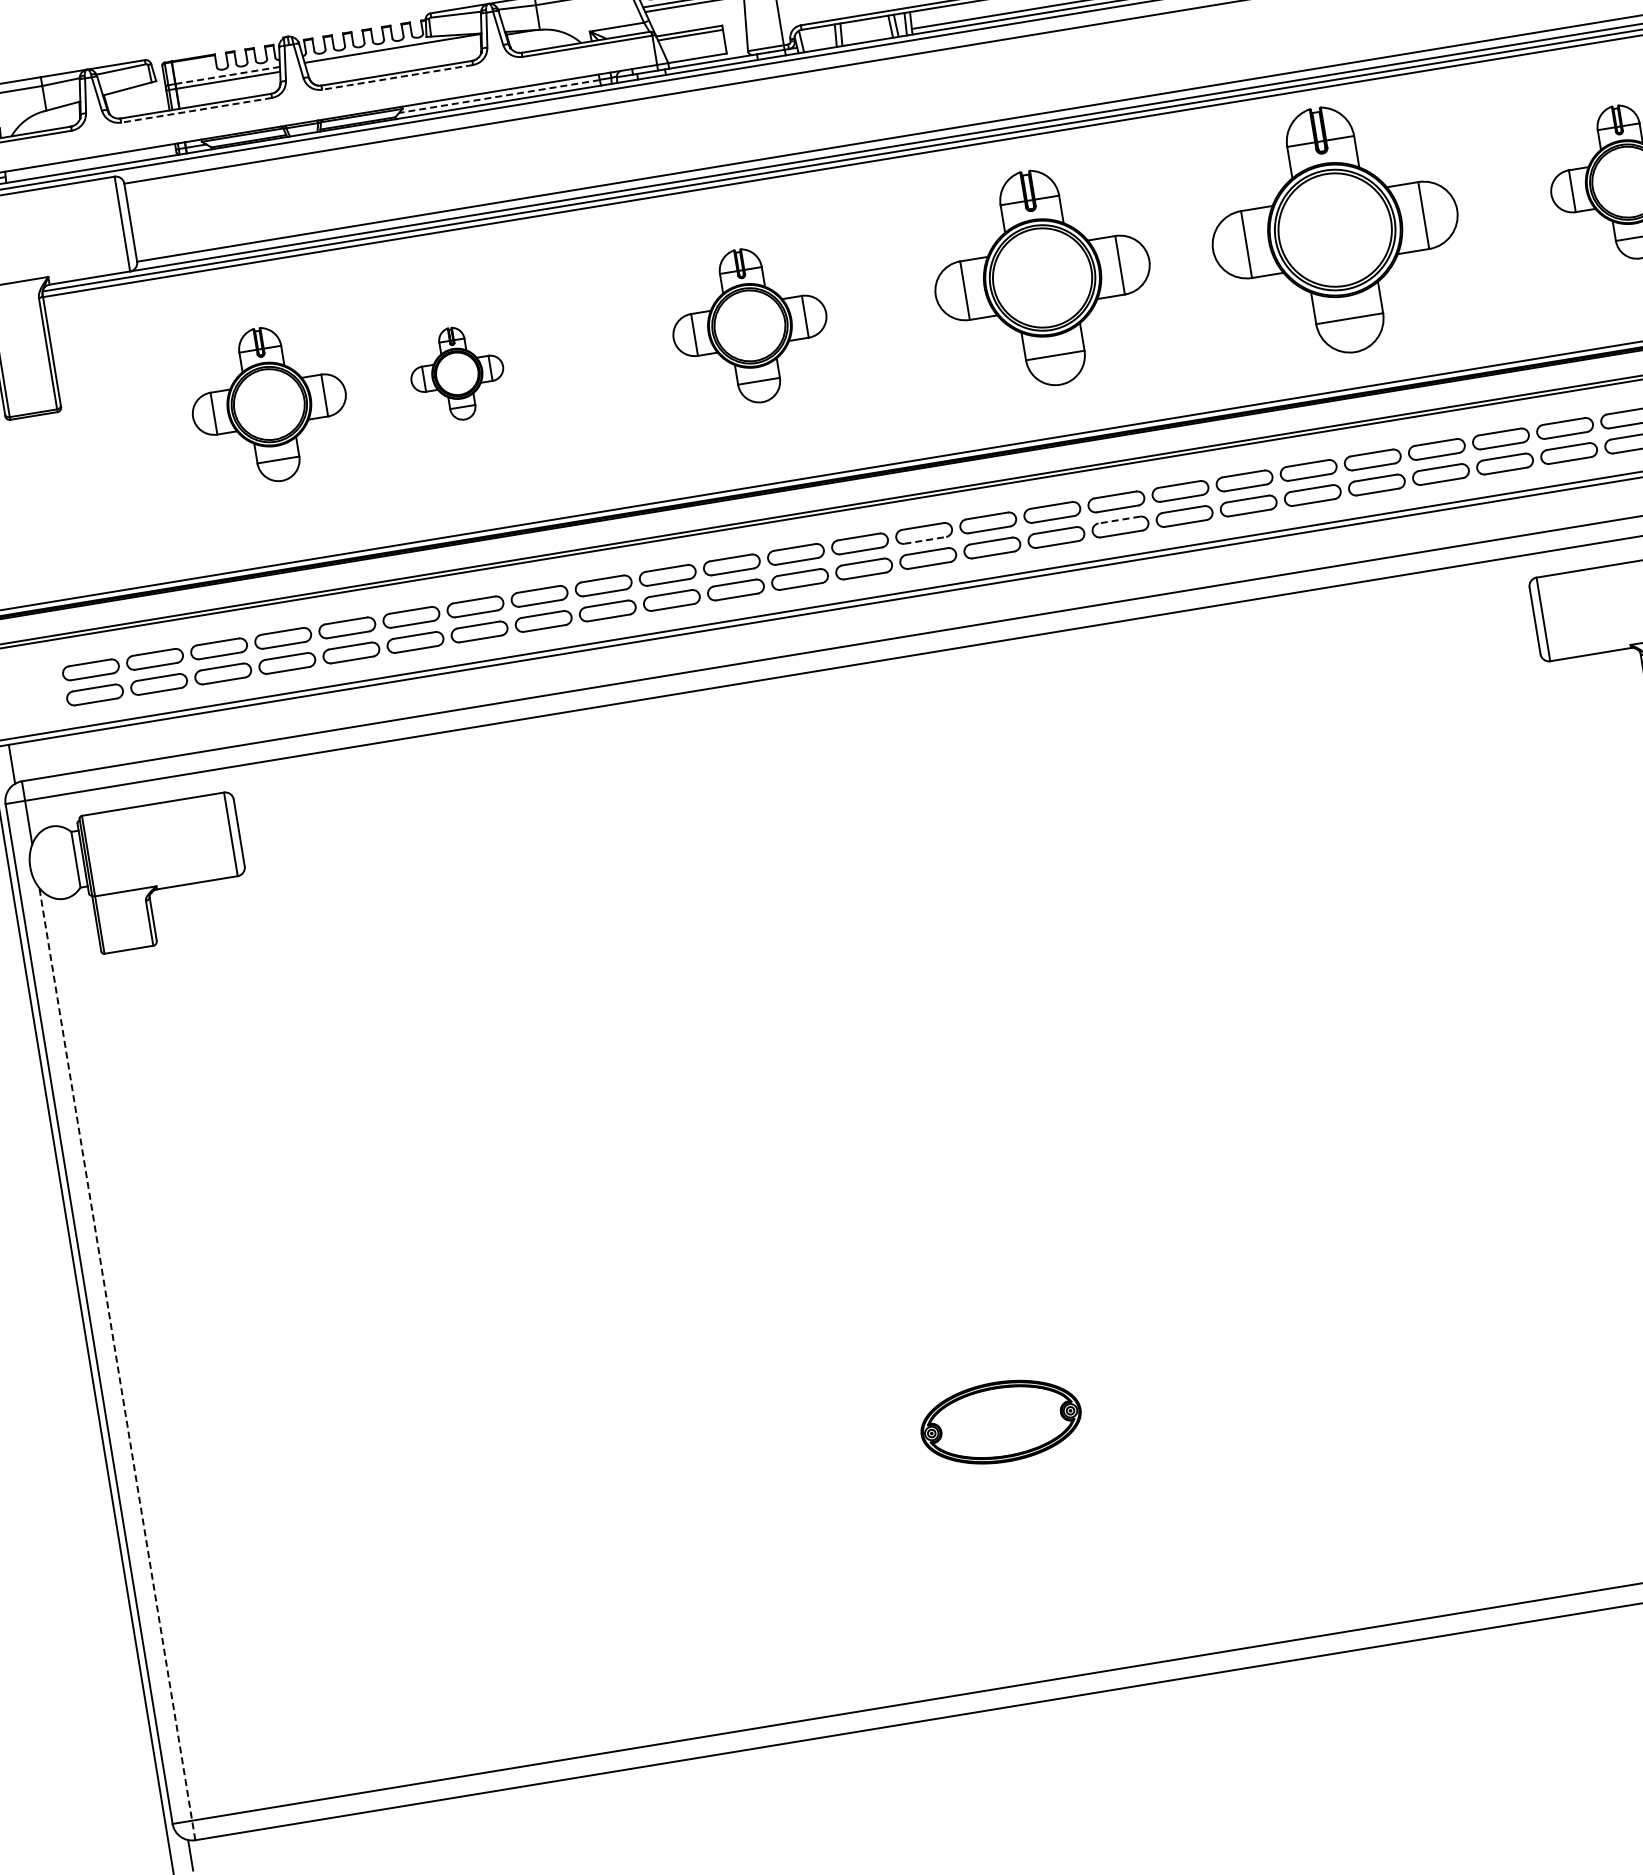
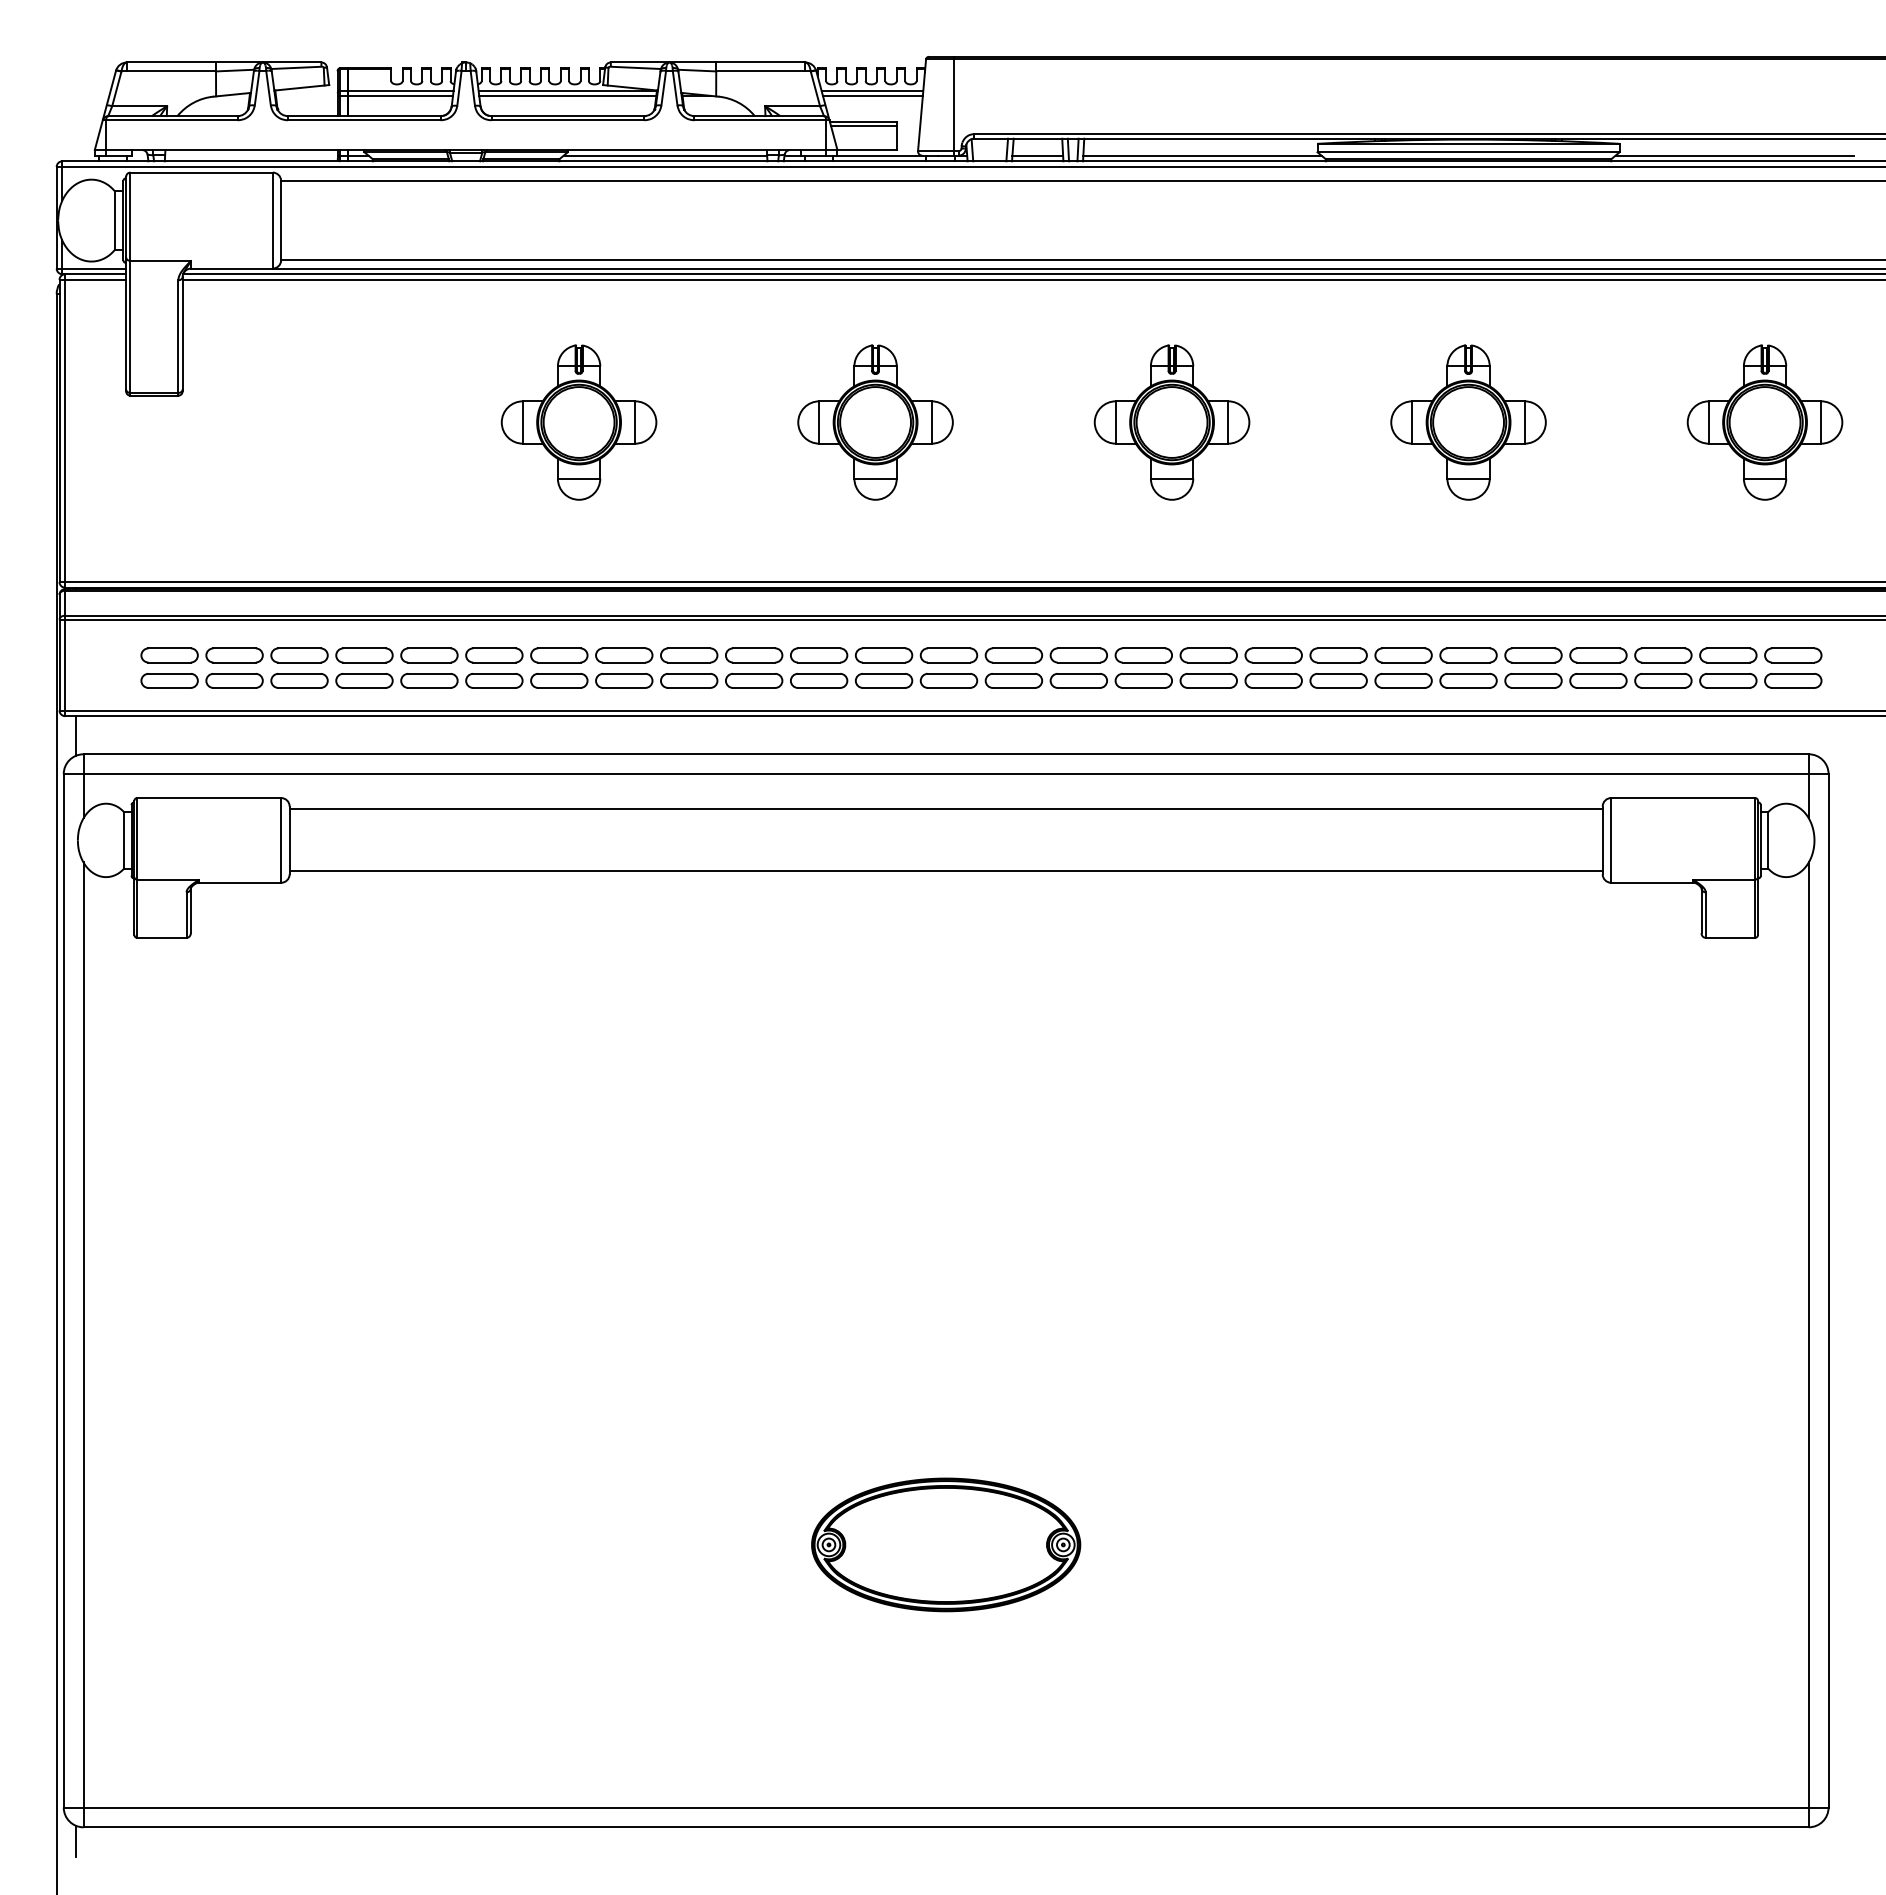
line: (866, 36) -> (1037, 155), added
line: (393, 52) -> (567, 95), added
line: (227, 75) -> (400, 90), dashed -> solid
line: (397, 77) -> (567, 120), dashed -> solid
line: (499, 96) -> (665, 155), dashed -> solid
line: (195, 110) -> (363, 120), dashed -> solid
part: (1335, 230) -> (1468, 422), size x0.62
part: (1041, 278) -> (1171, 422), size x0.71
part: (456, 373) -> (578, 422), size x1.67
part: (269, 404) -> (388, 422), removed
line: (1119, 519) -> (1208, 673), dashed -> solid
line: (925, 540) -> (1014, 662), dashed -> solid
line: (881, 696) -> (945, 809), added
line: (891, 757) -> (945, 871), added
line: (117, 1363) -> (83, 1344), dashed -> solid
part: (1001, 1421) -> (946, 1544), size x1.67

